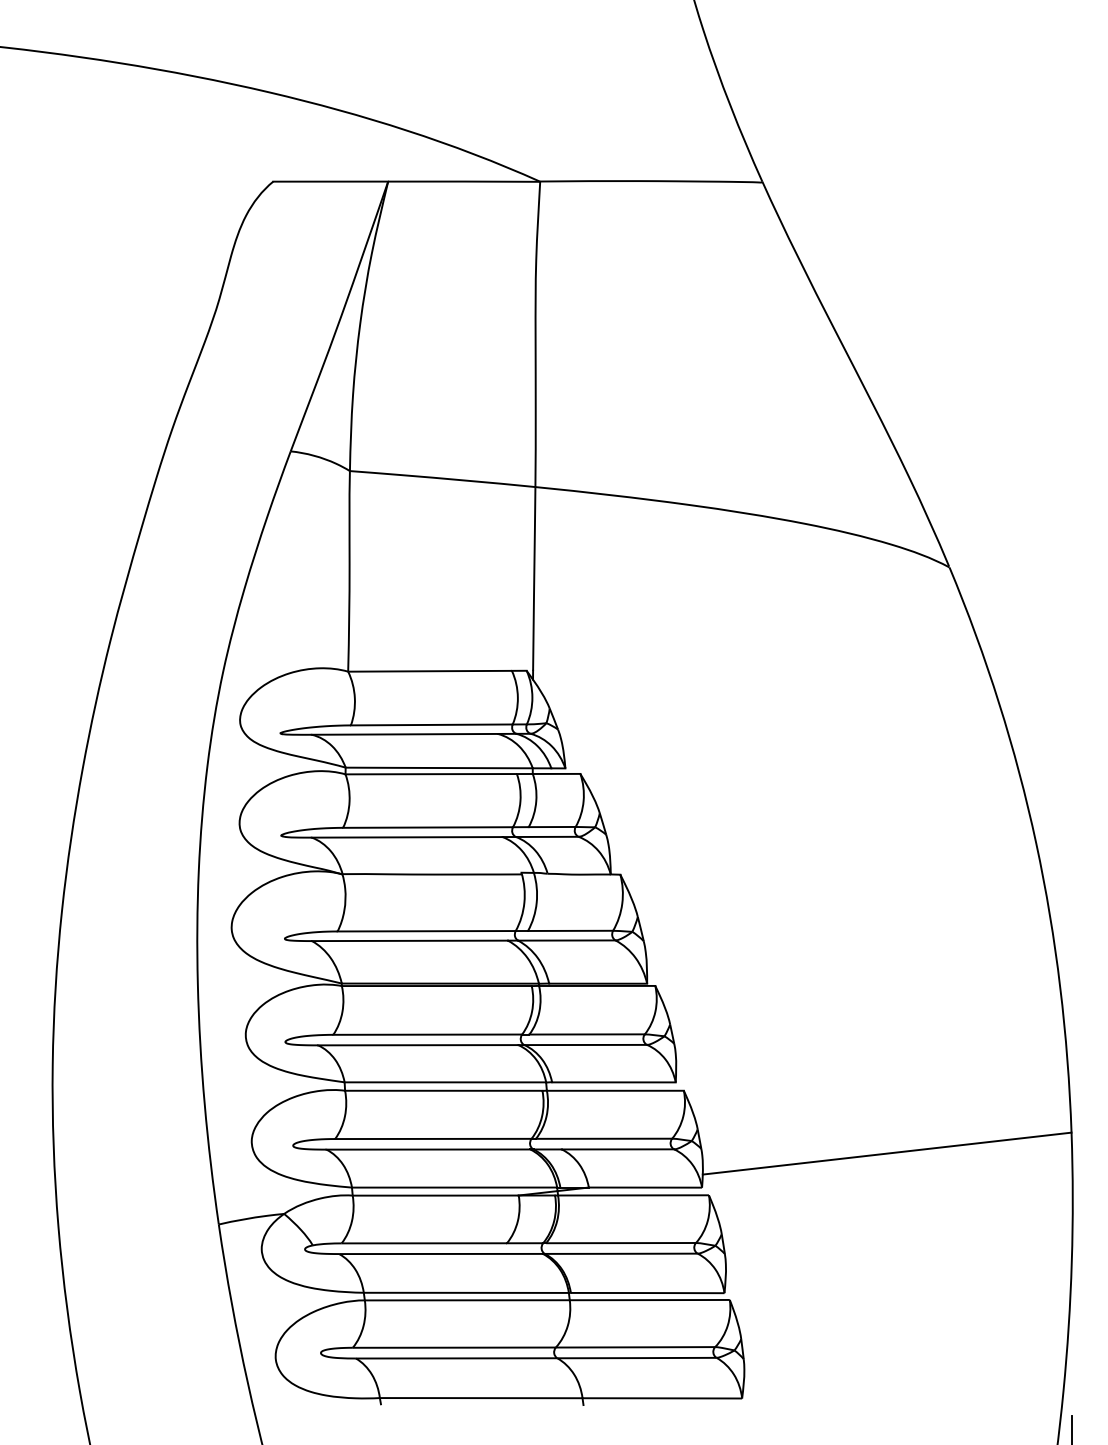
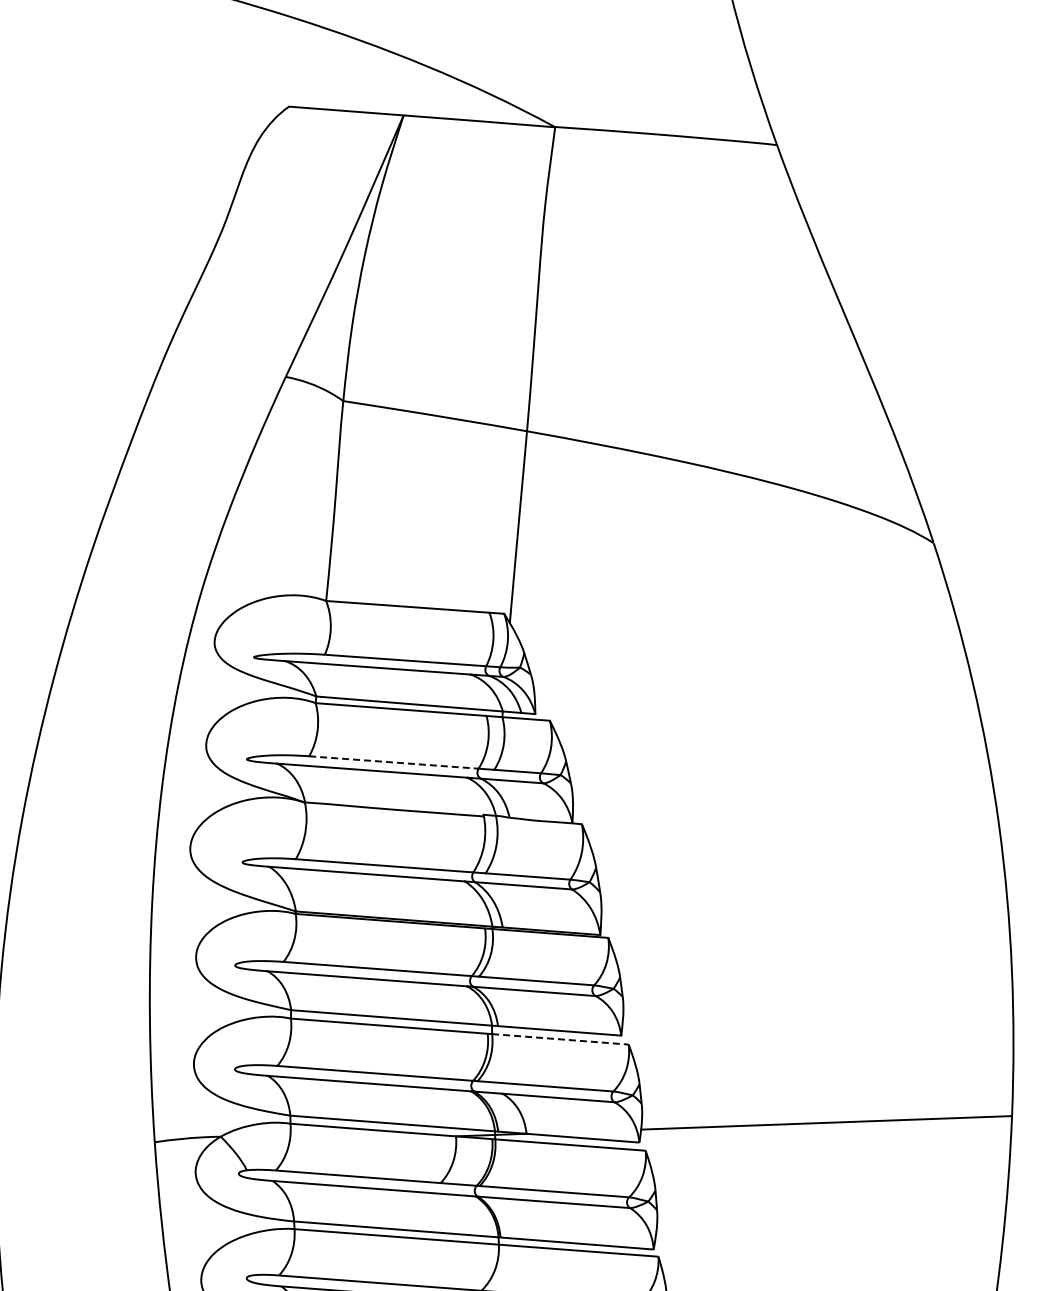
line: (428, 827) -> (394, 762), solid -> dashed
line: (615, 1090) -> (560, 1039), solid -> dashed

